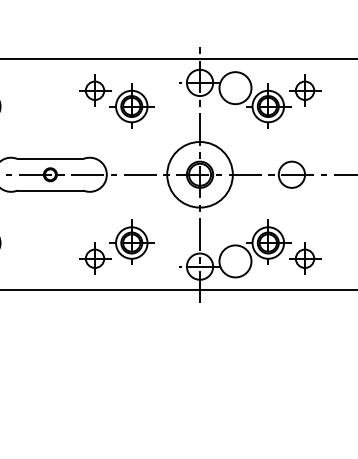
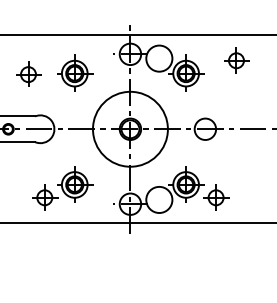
part: (95, 90) -> (28, 74), moved
part: (305, 90) -> (236, 60), moved
circle: (199, 174) -> (130, 129), size x1.4

